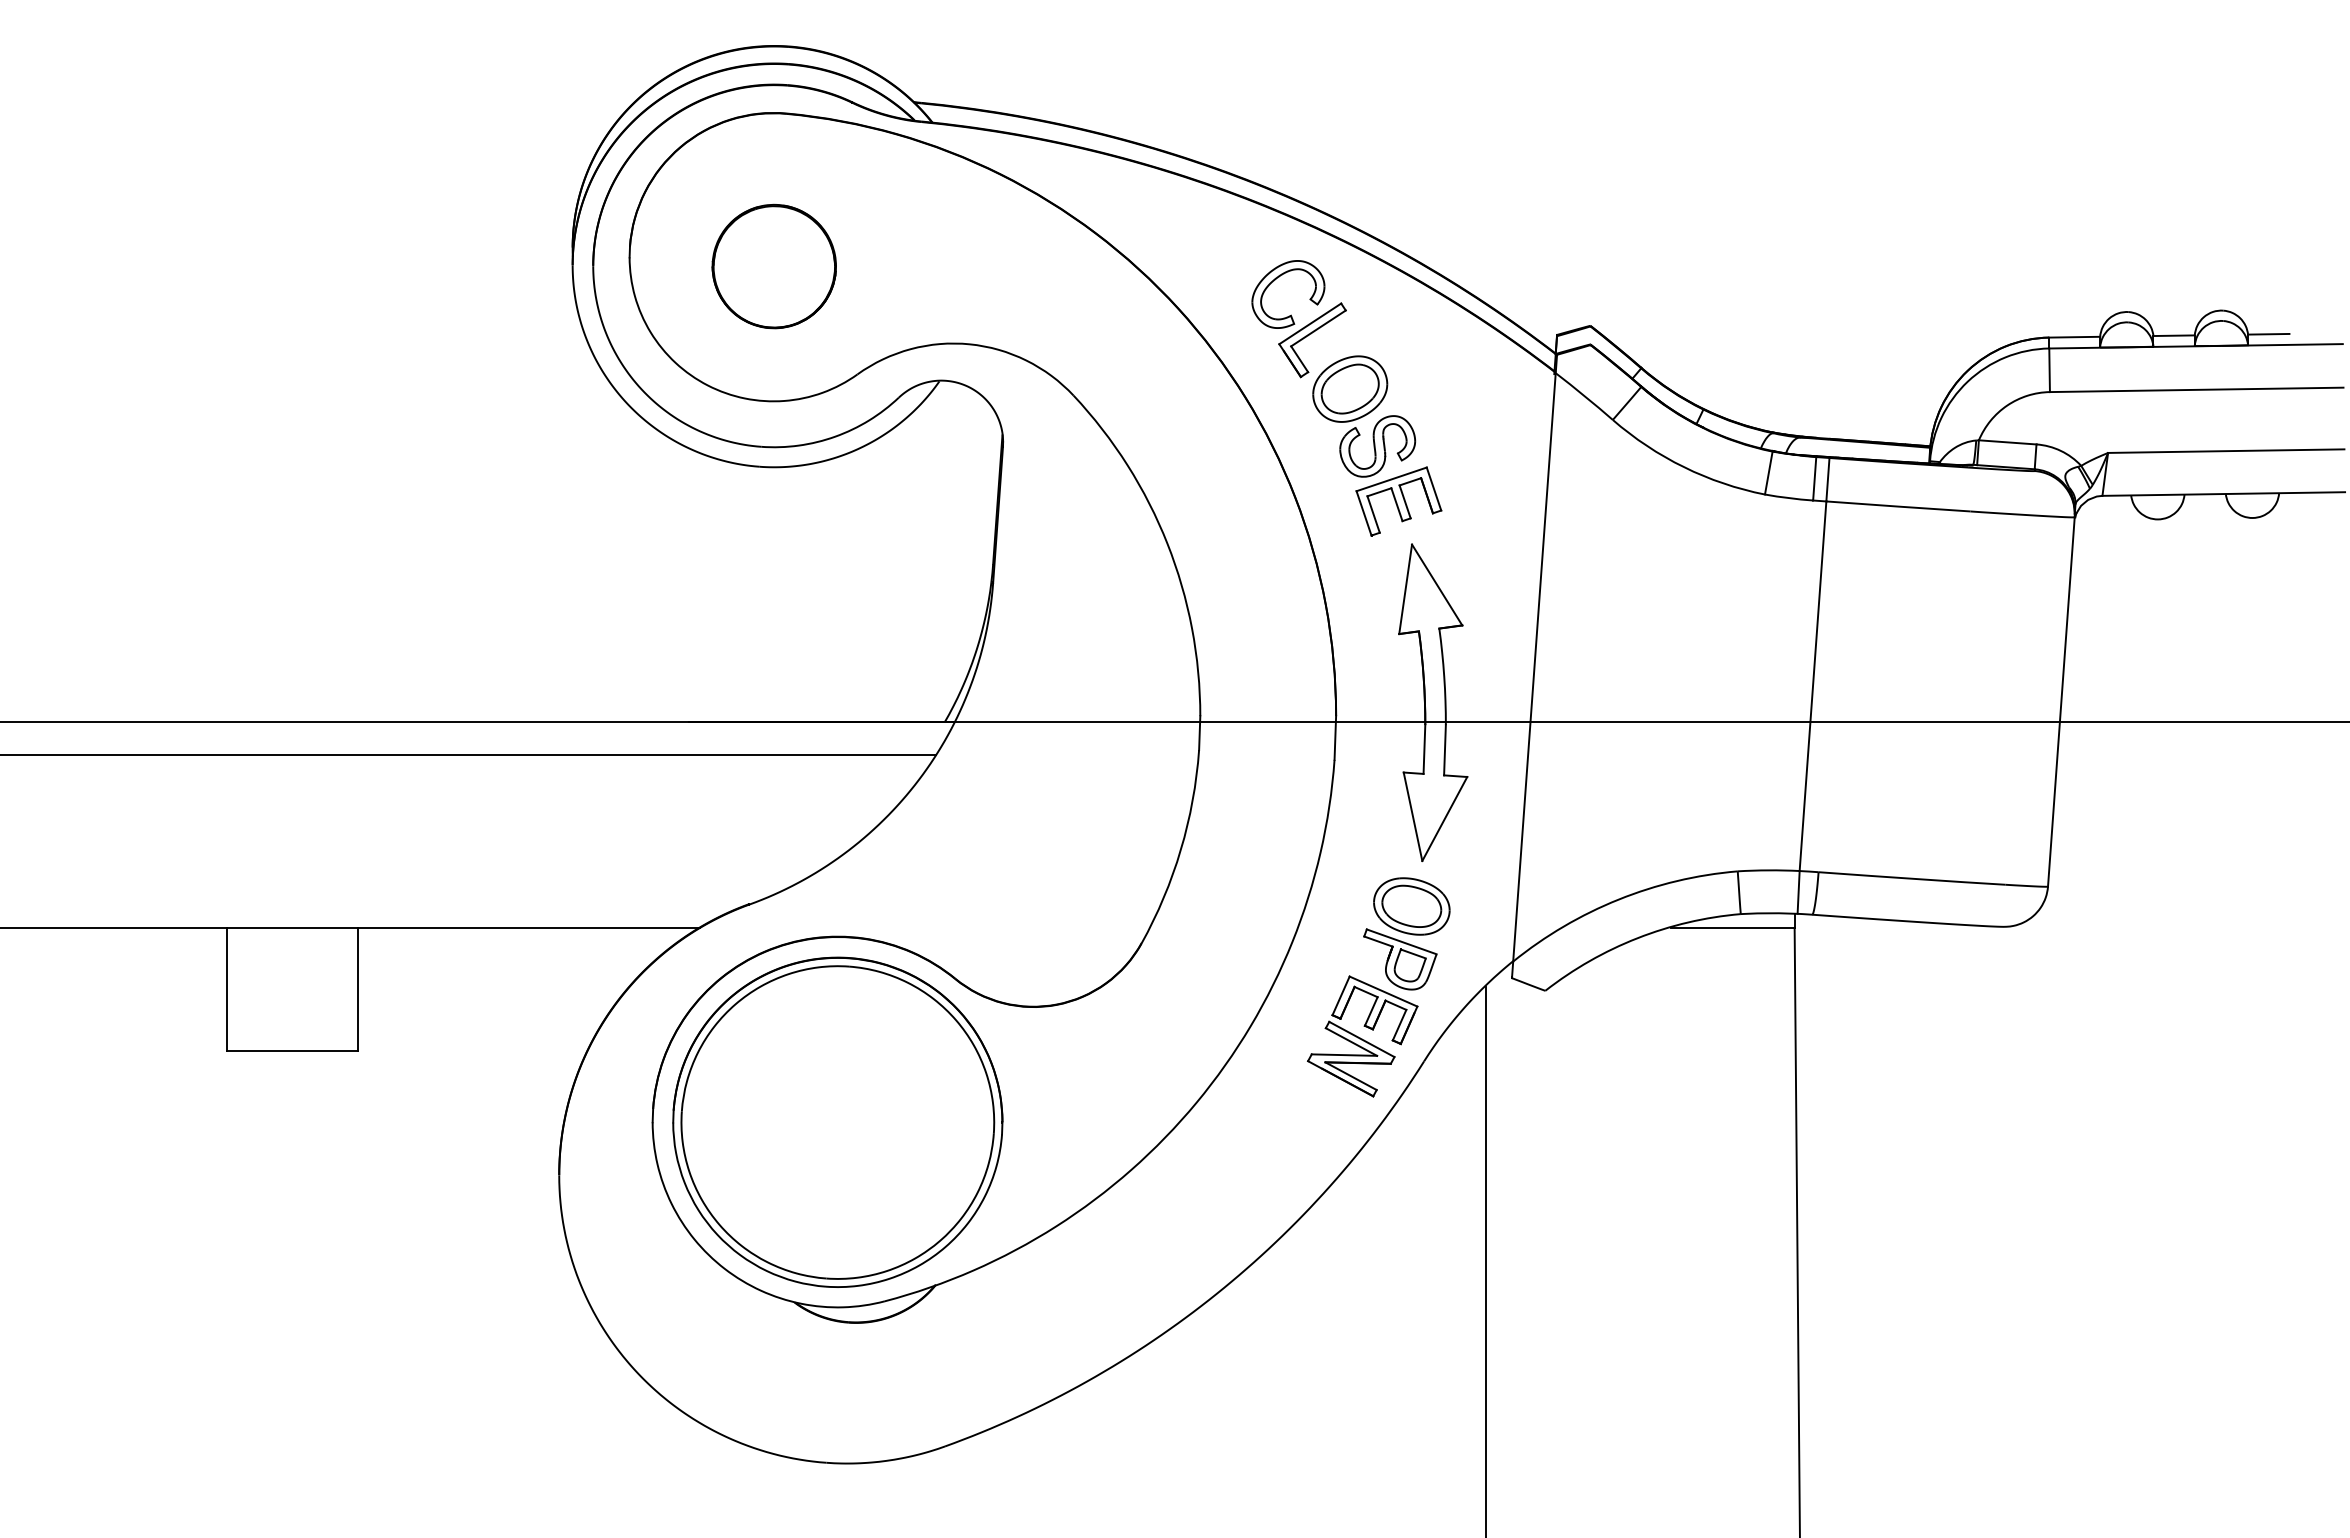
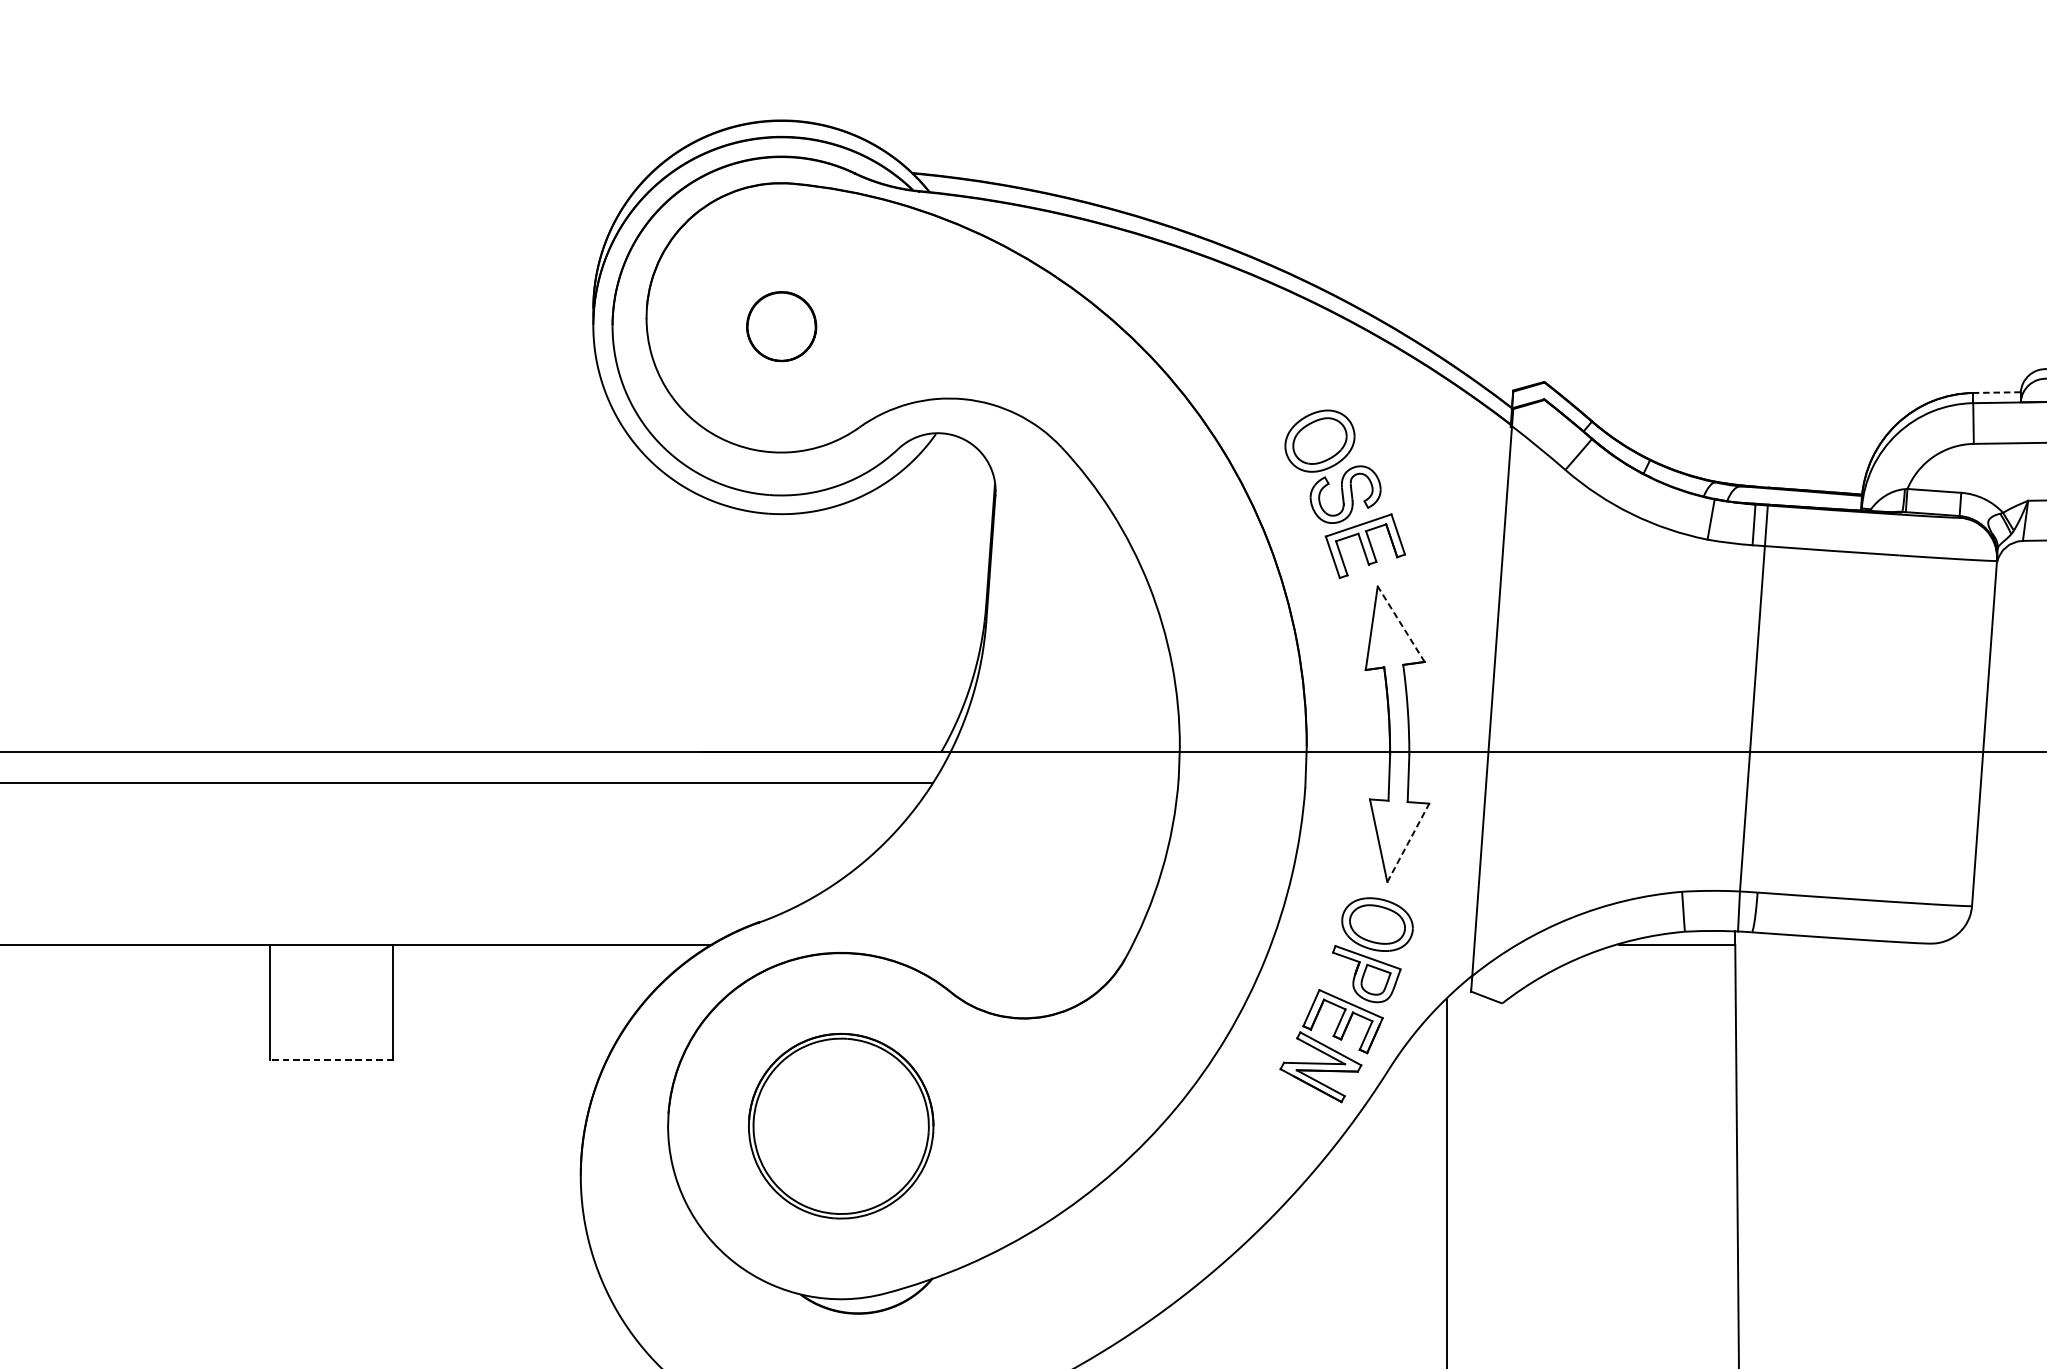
part: (773, 266) -> (781, 326), size x0.6
part: (1298, 319) -> (1271, 376), removed
line: (2074, 337) -> (1996, 392), solid -> dashed
line: (1437, 585) -> (1401, 624), solid -> dashed
line: (1444, 819) -> (1408, 843), solid -> dashed
line: (292, 1051) -> (331, 1060), solid -> dashed
part: (837, 1121) -> (840, 1125), size x0.6

